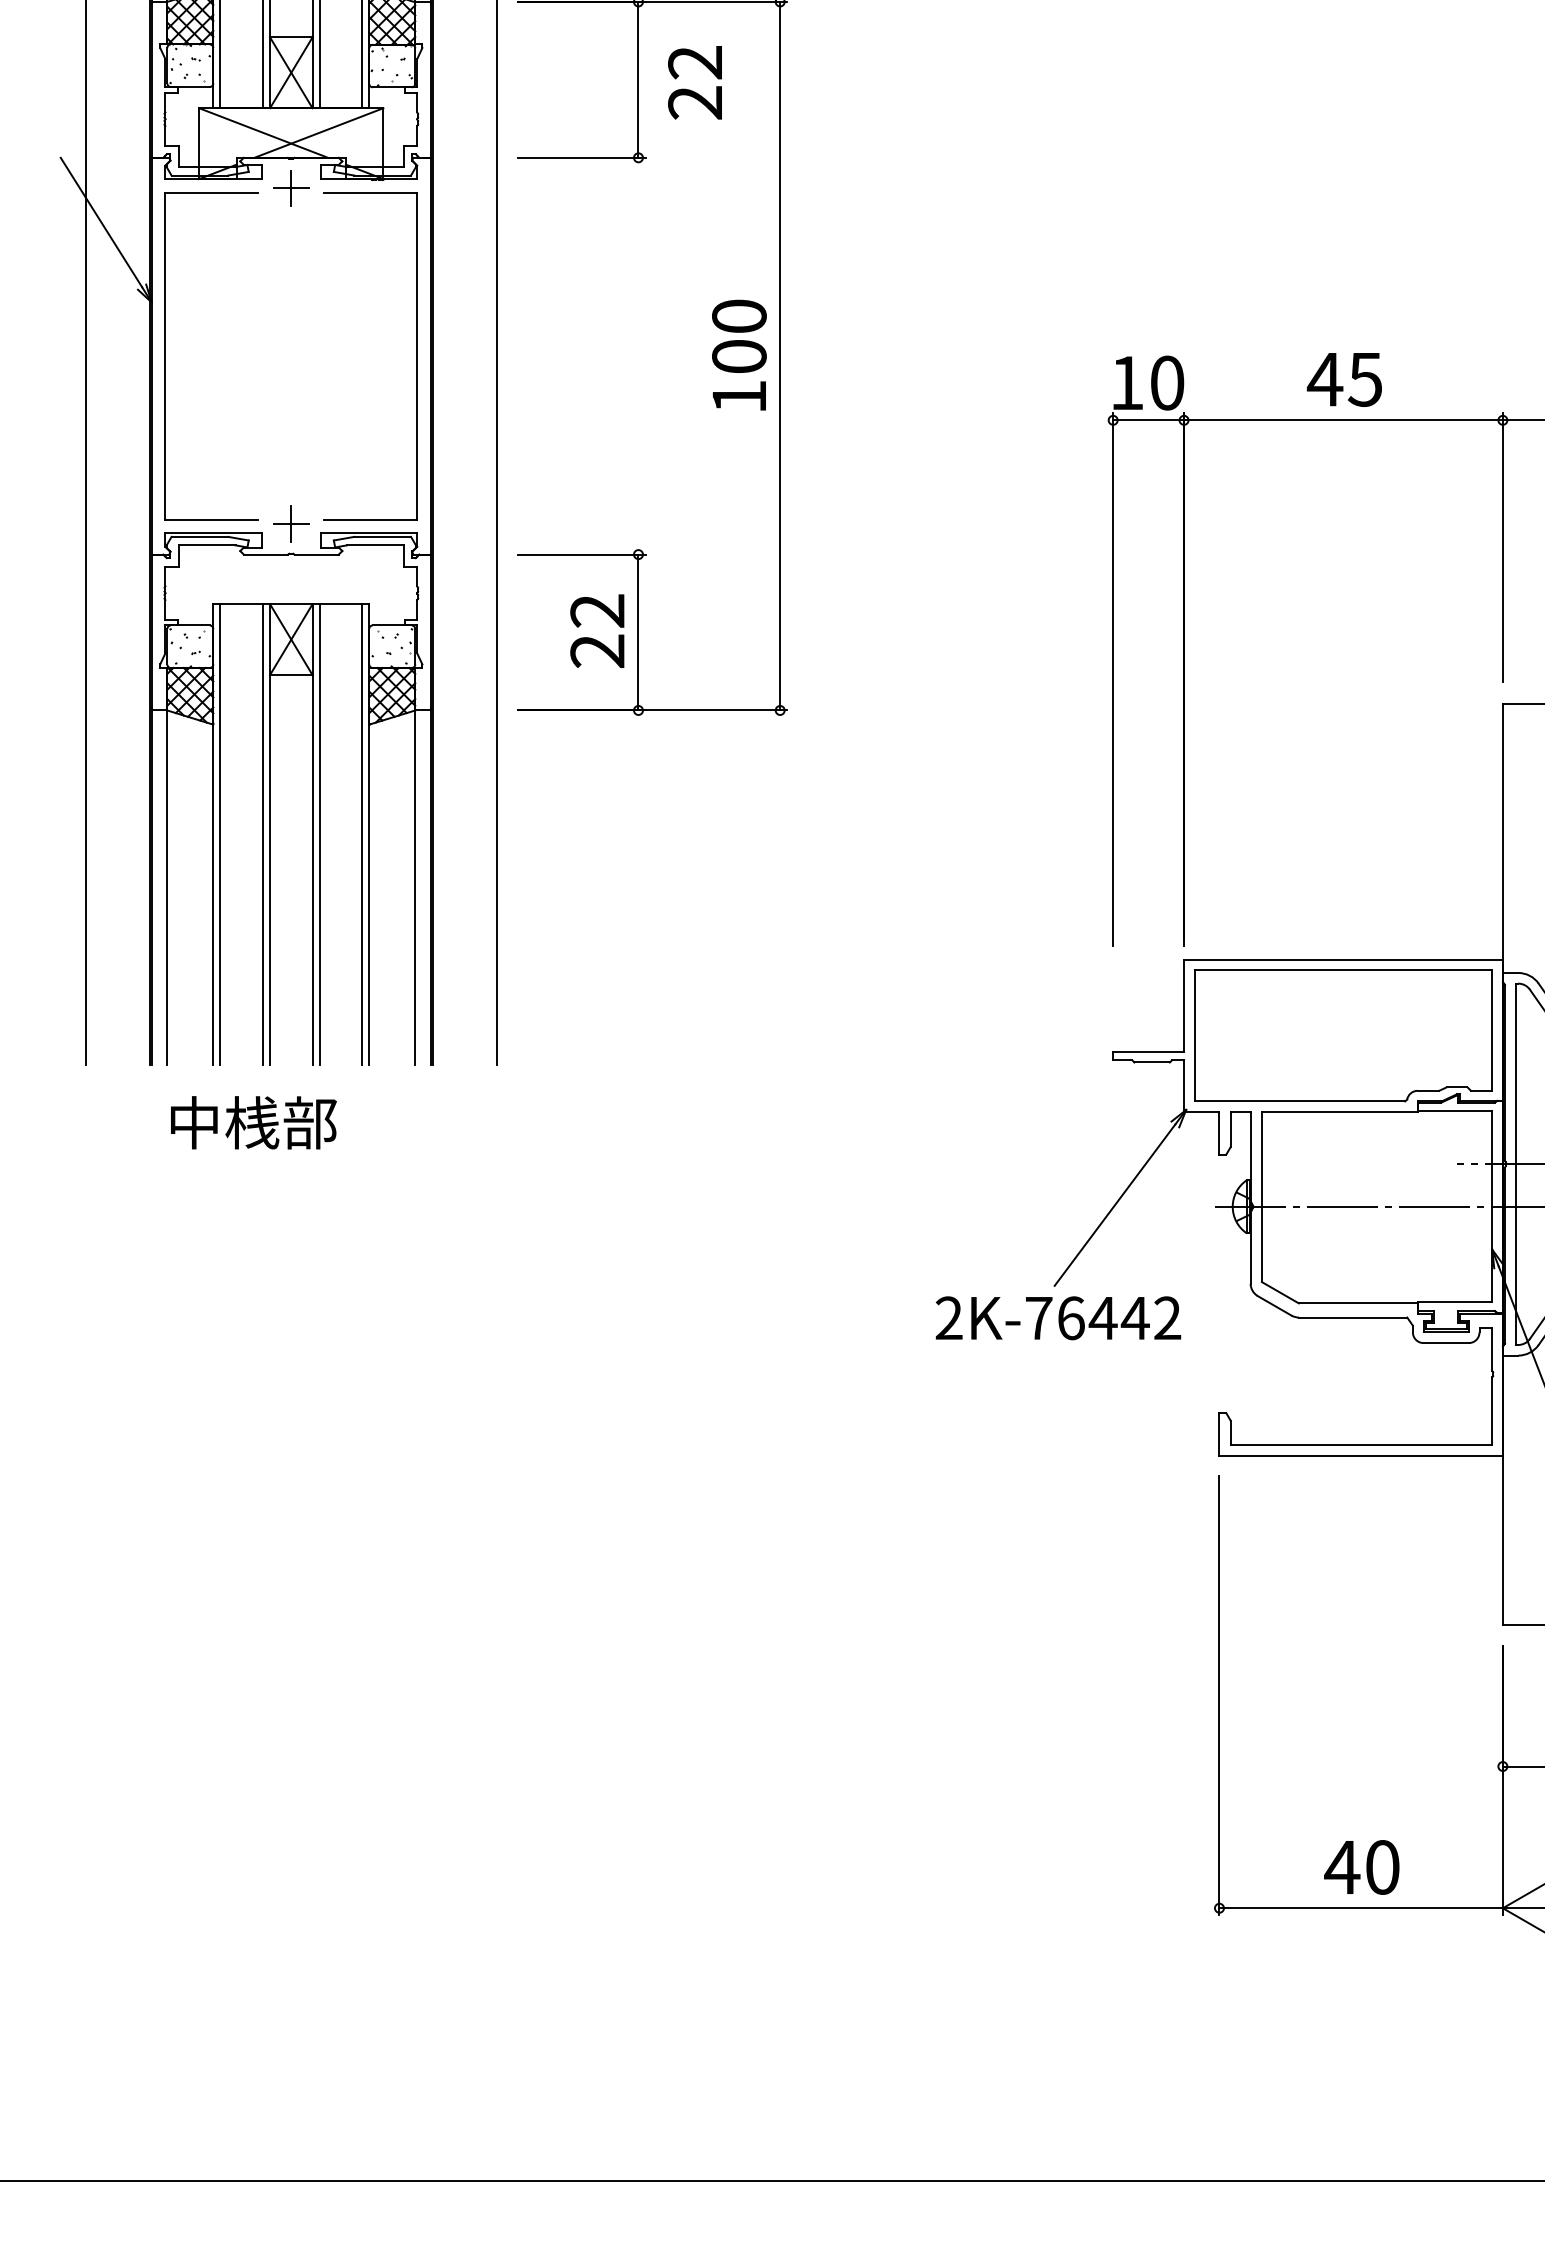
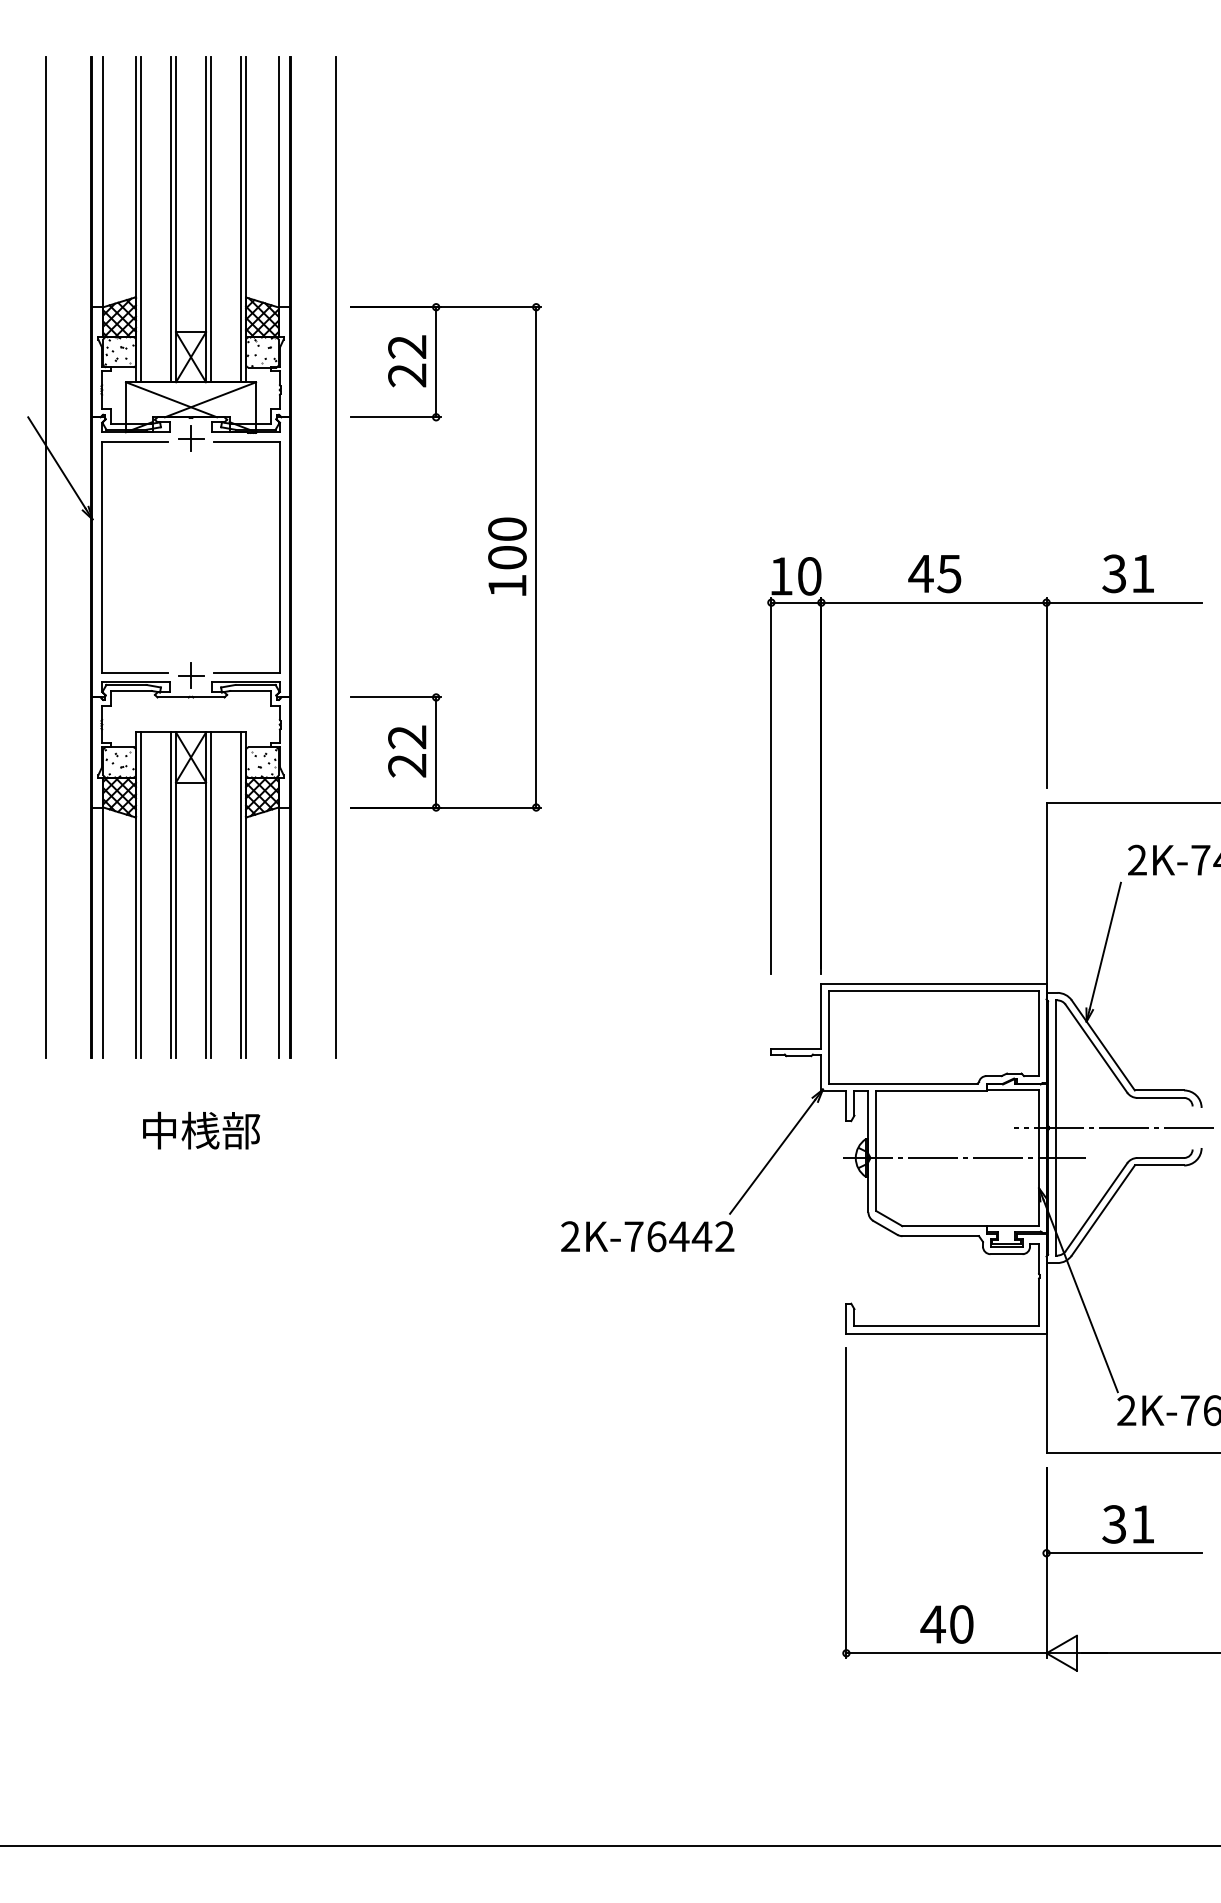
text: (695, 83) -> (407, 361), moved
text: (253, 1122) -> (201, 1130), moved
text: (1058, 1317) -> (647, 1236), moved

